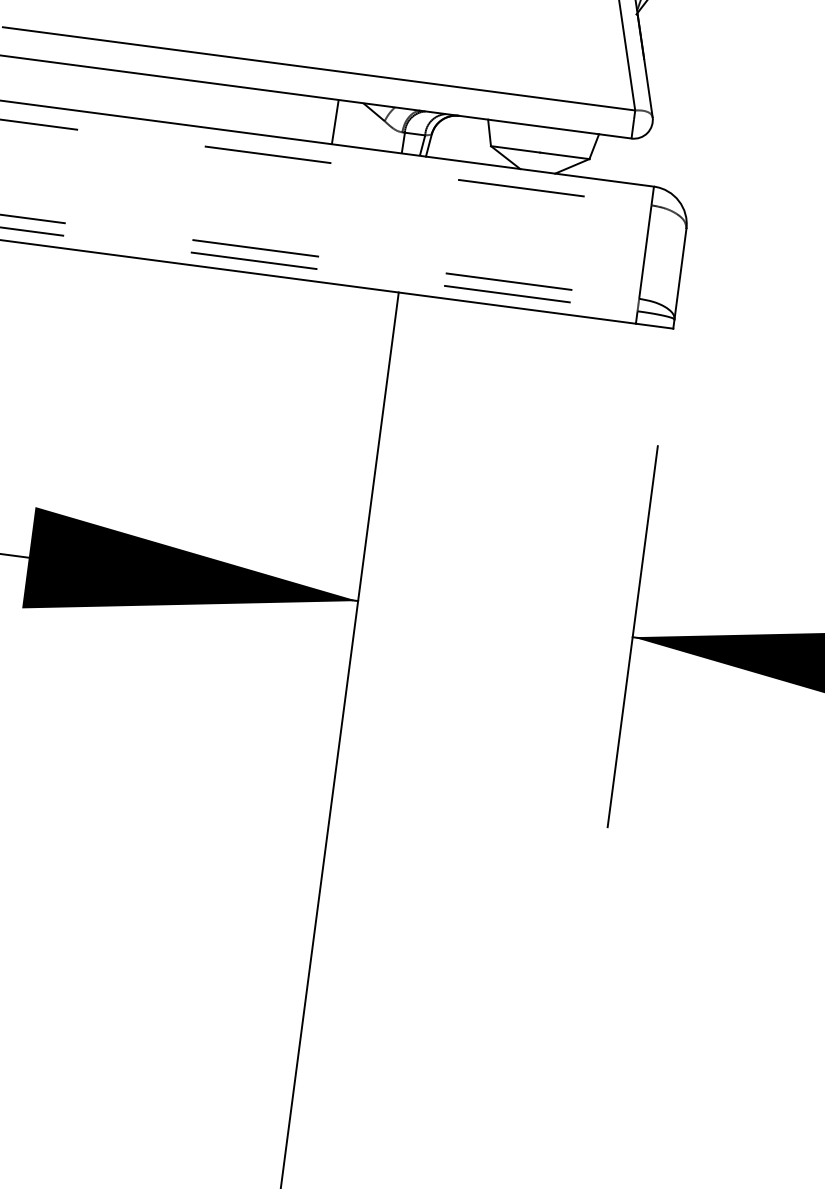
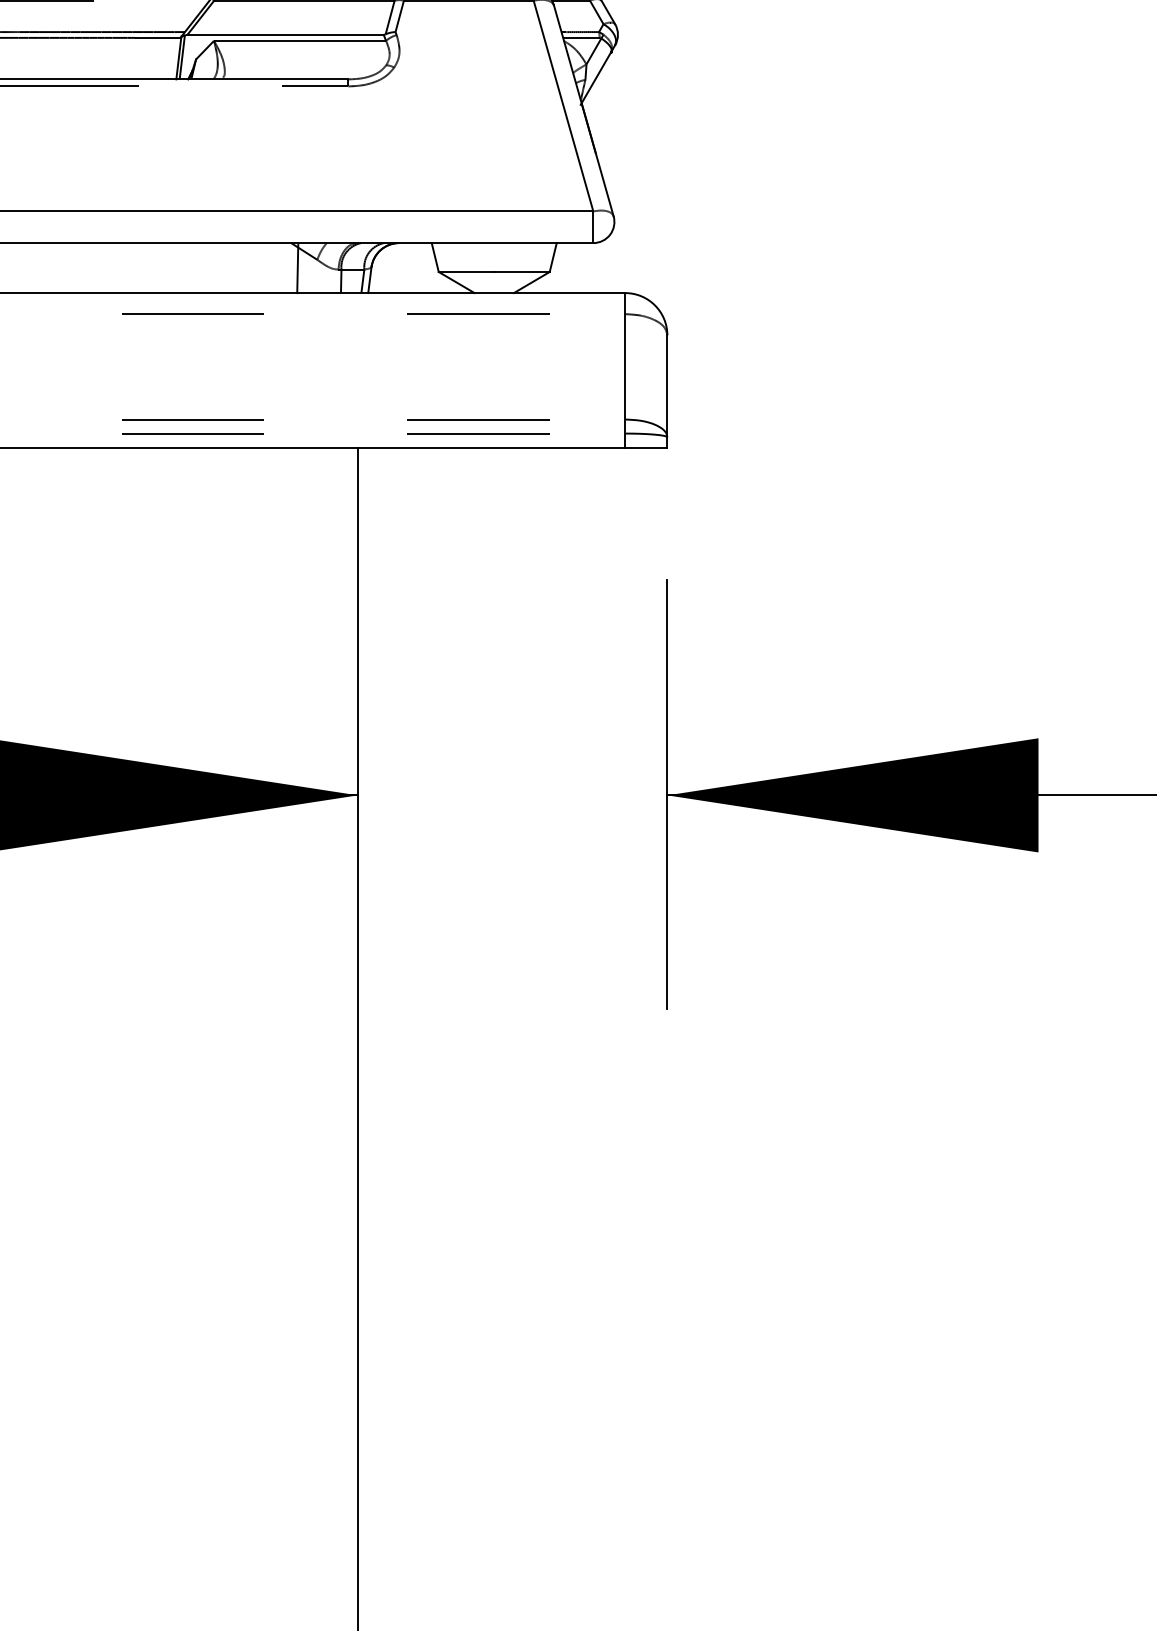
line: (335, 122) -> (297, 269), moved

